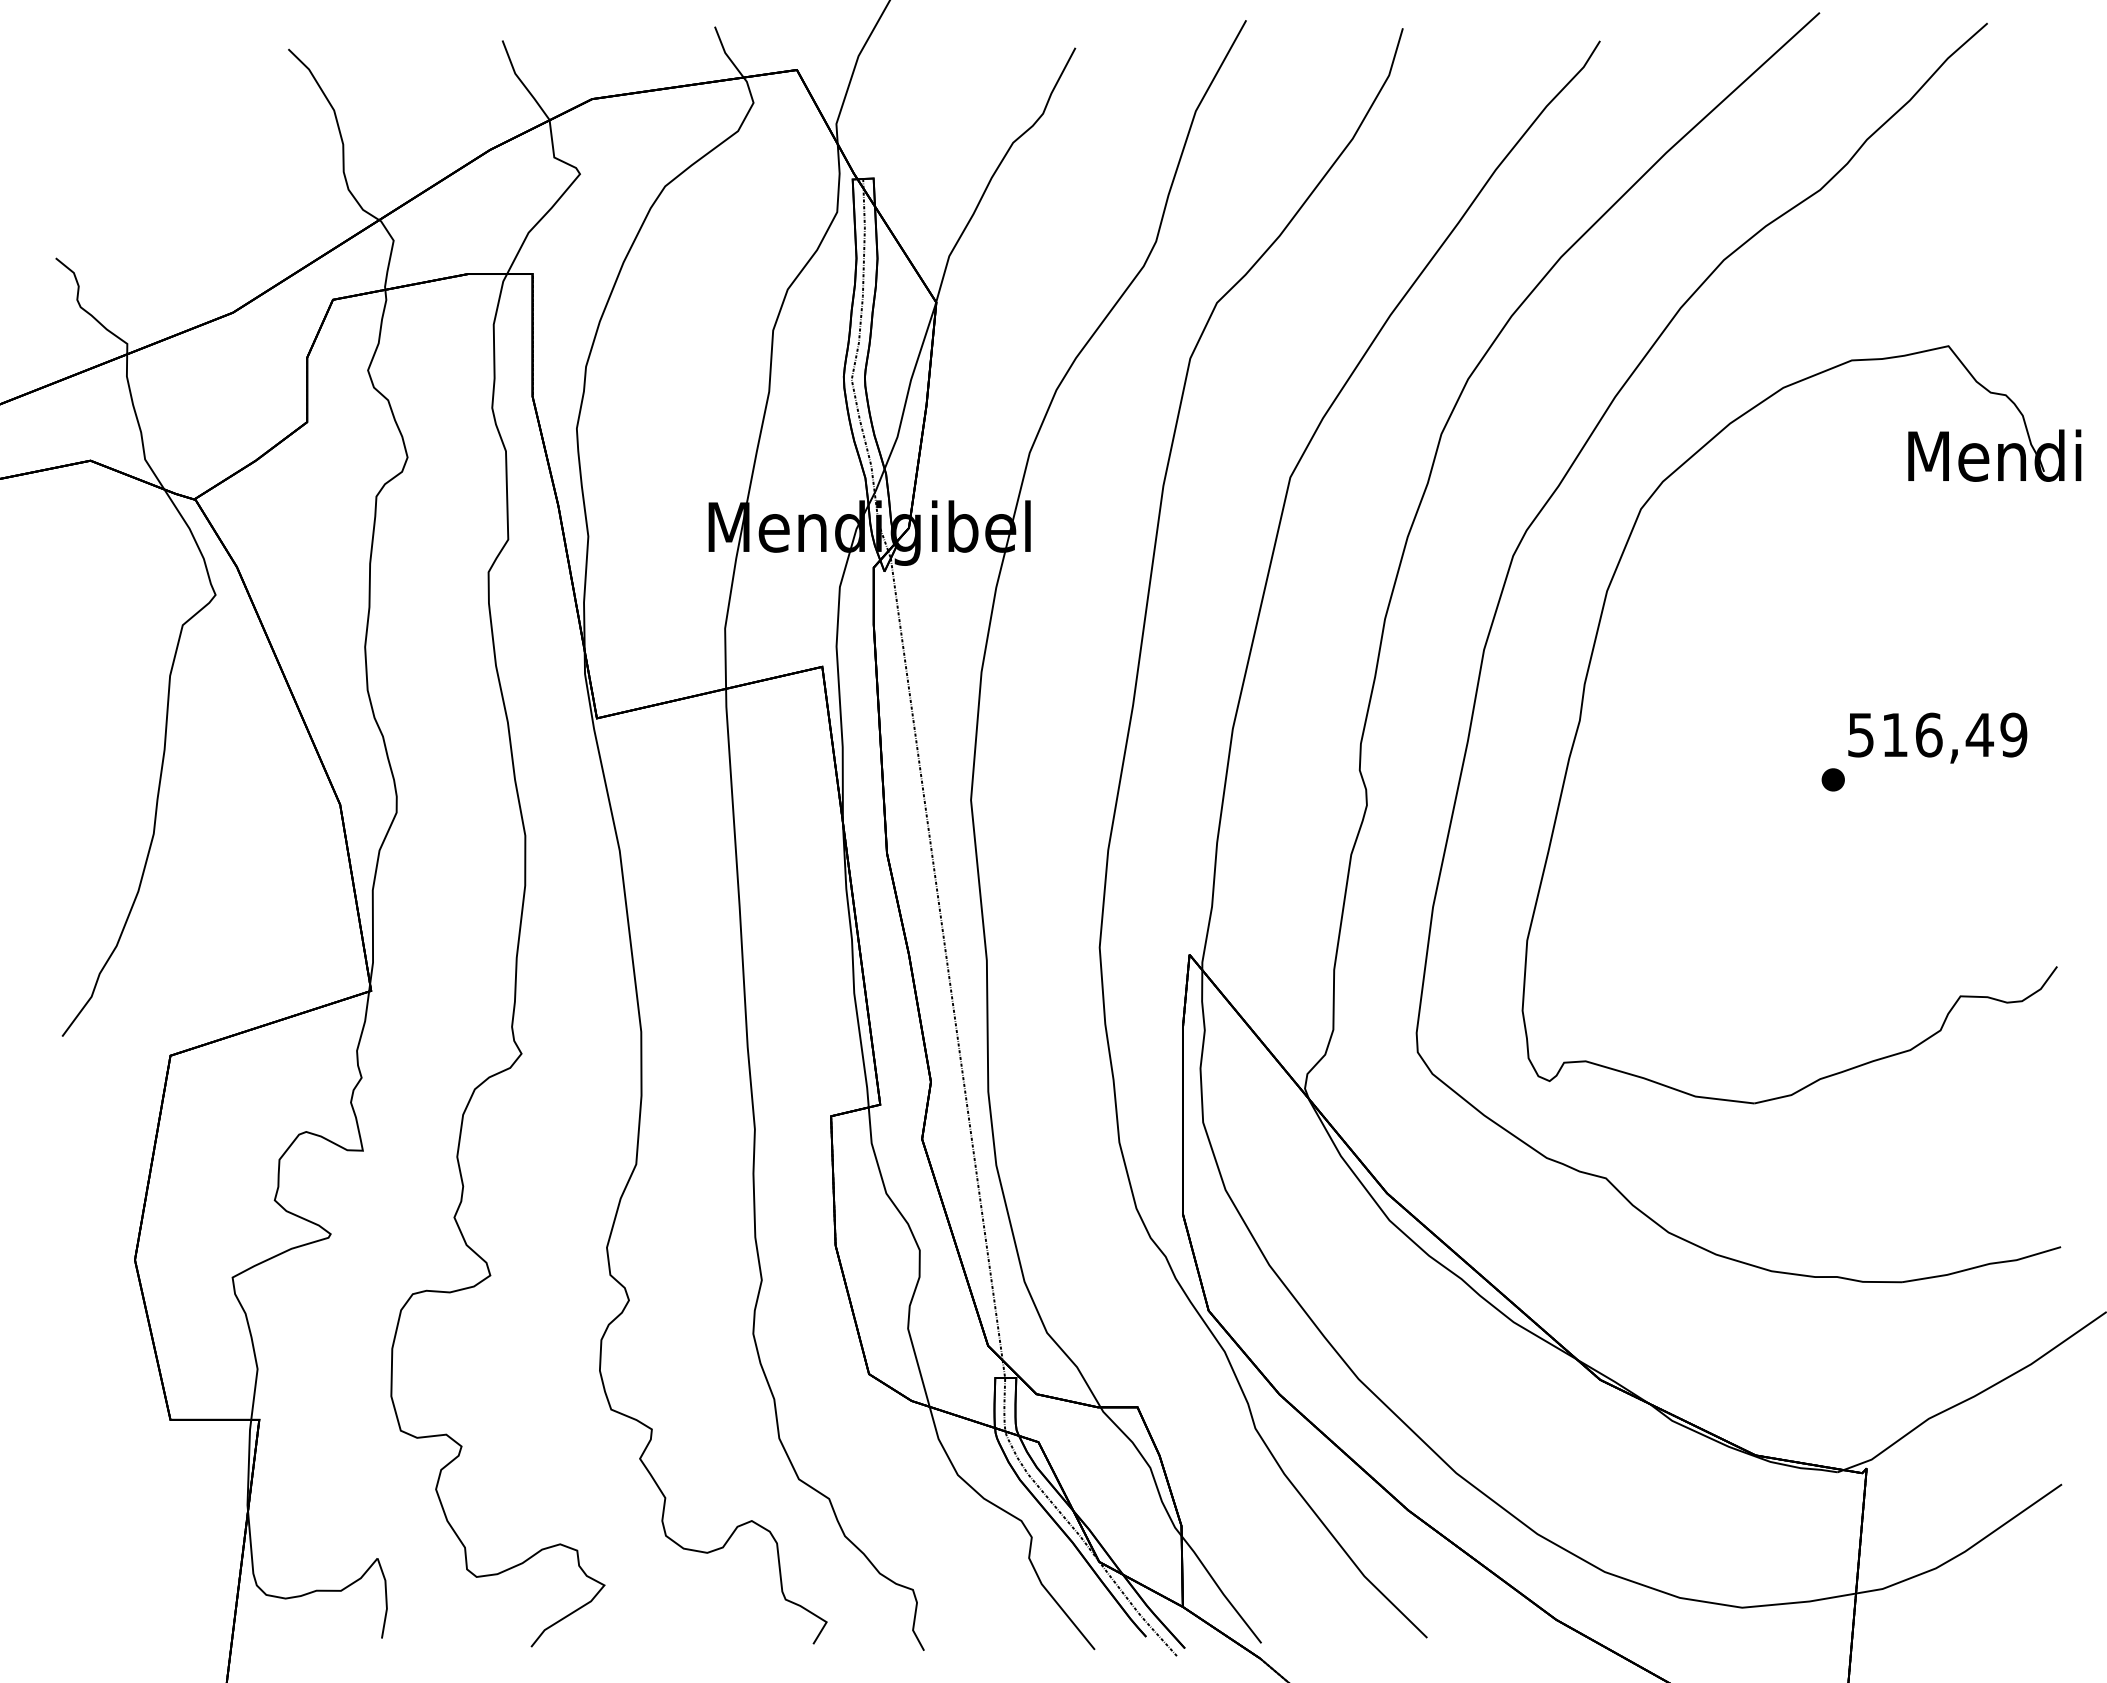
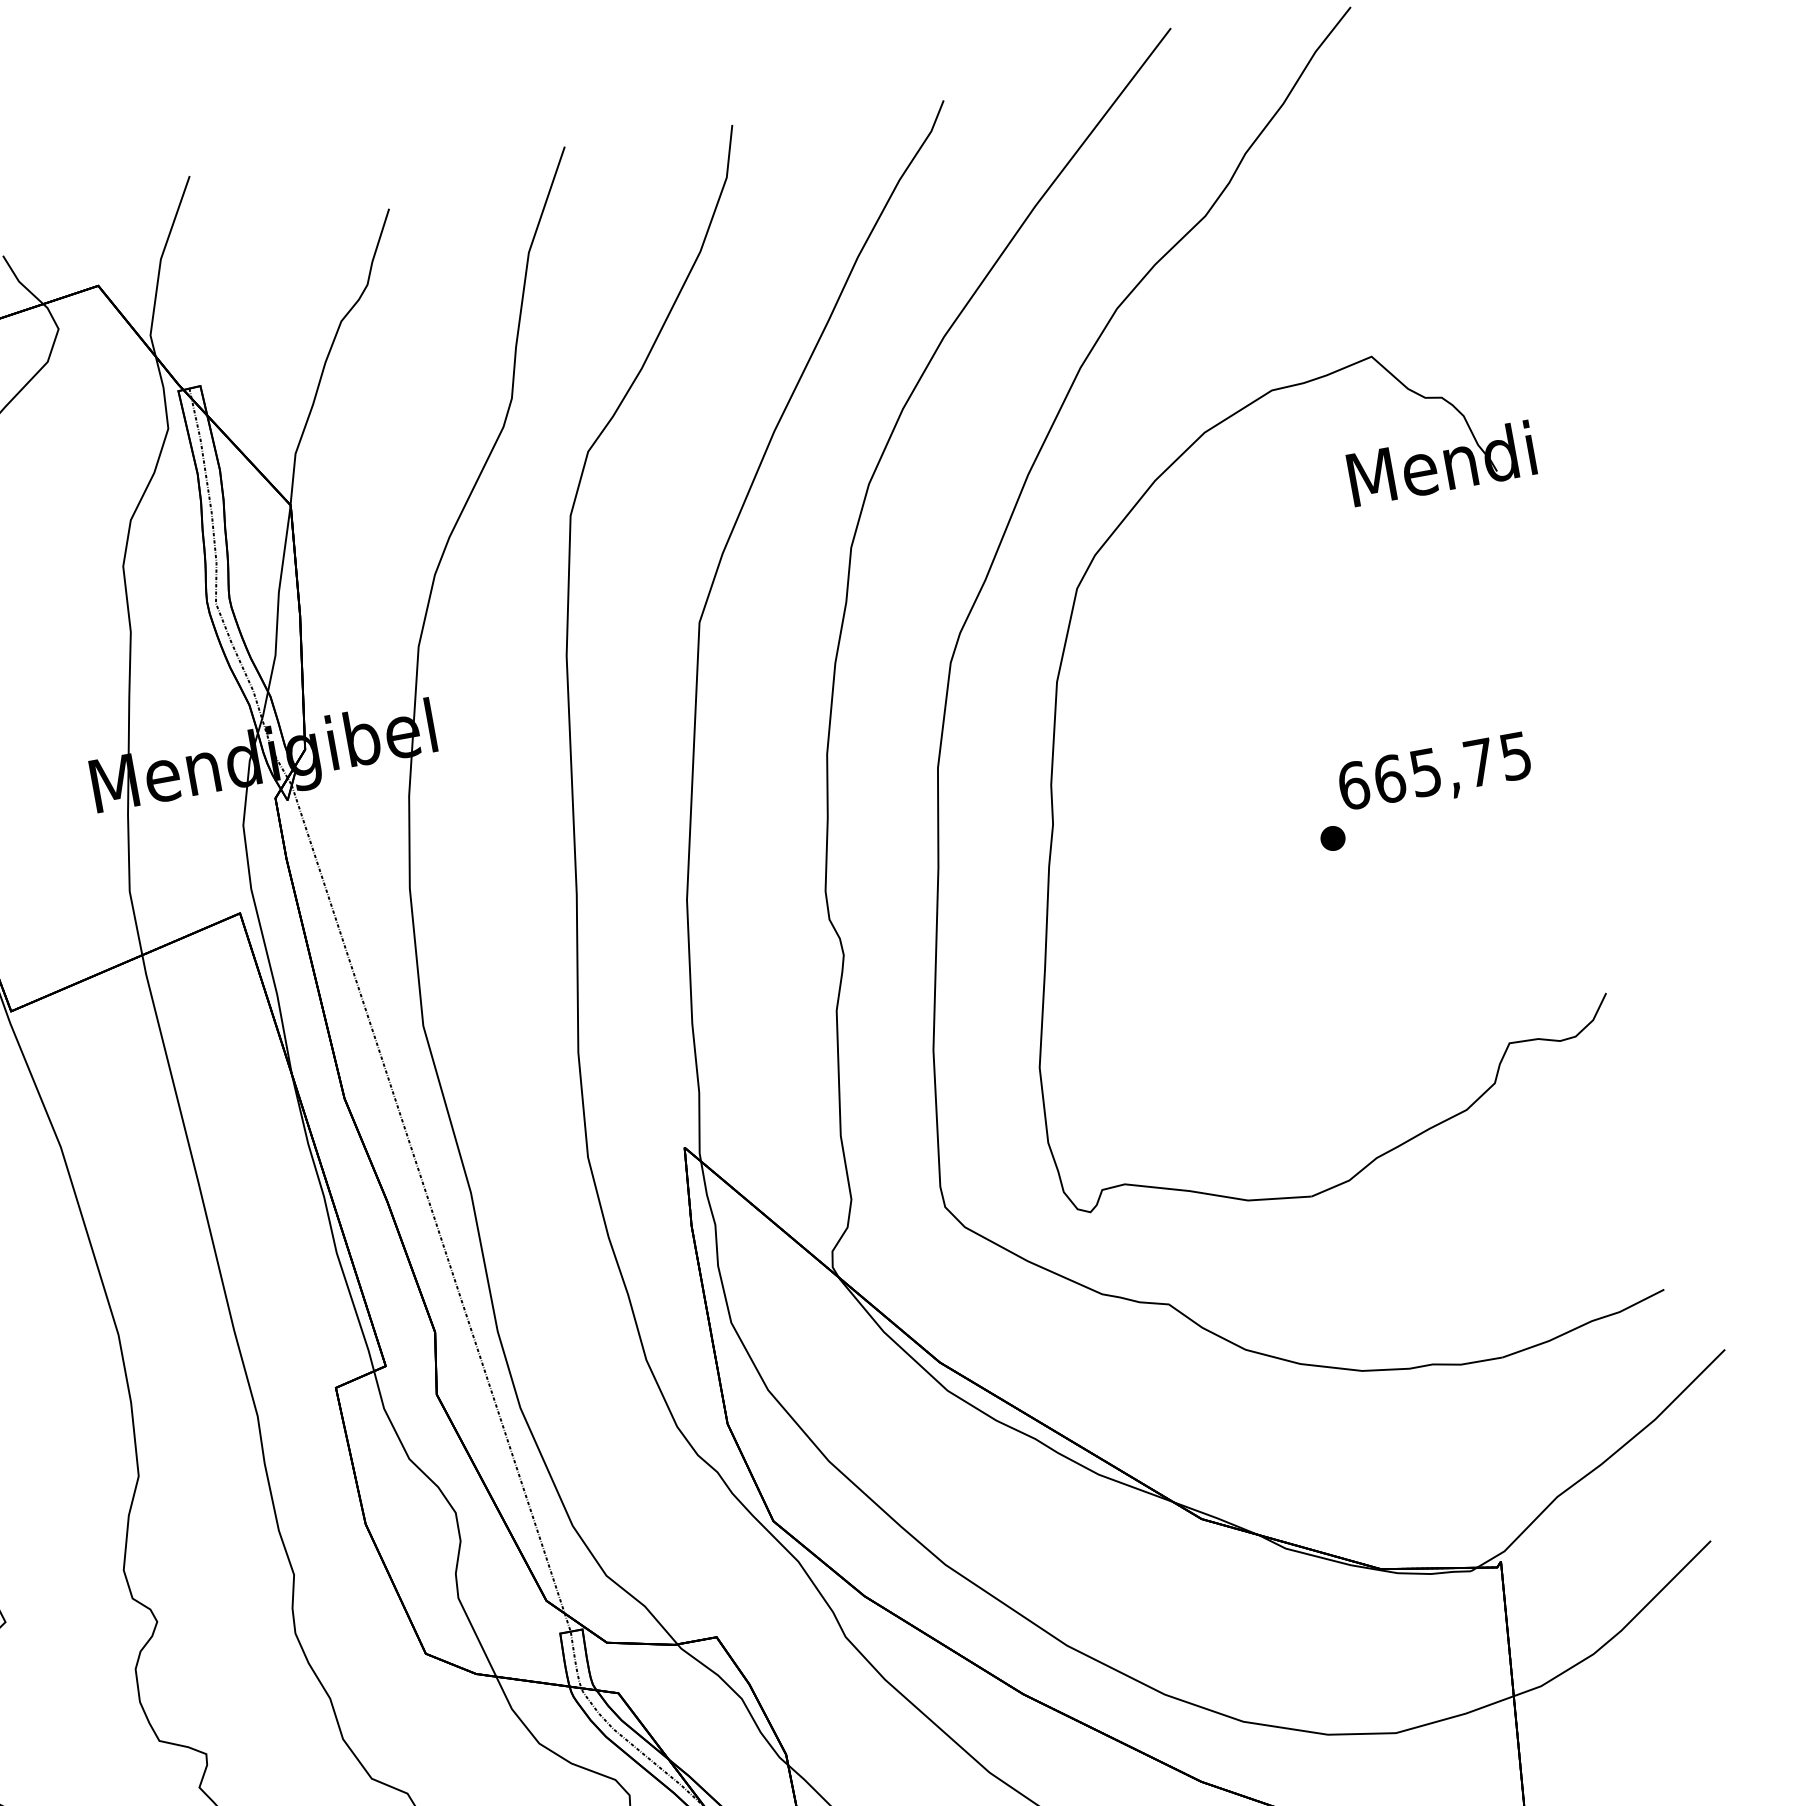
text: (1937, 734) -> (1434, 770), 516,49 -> 665,75

